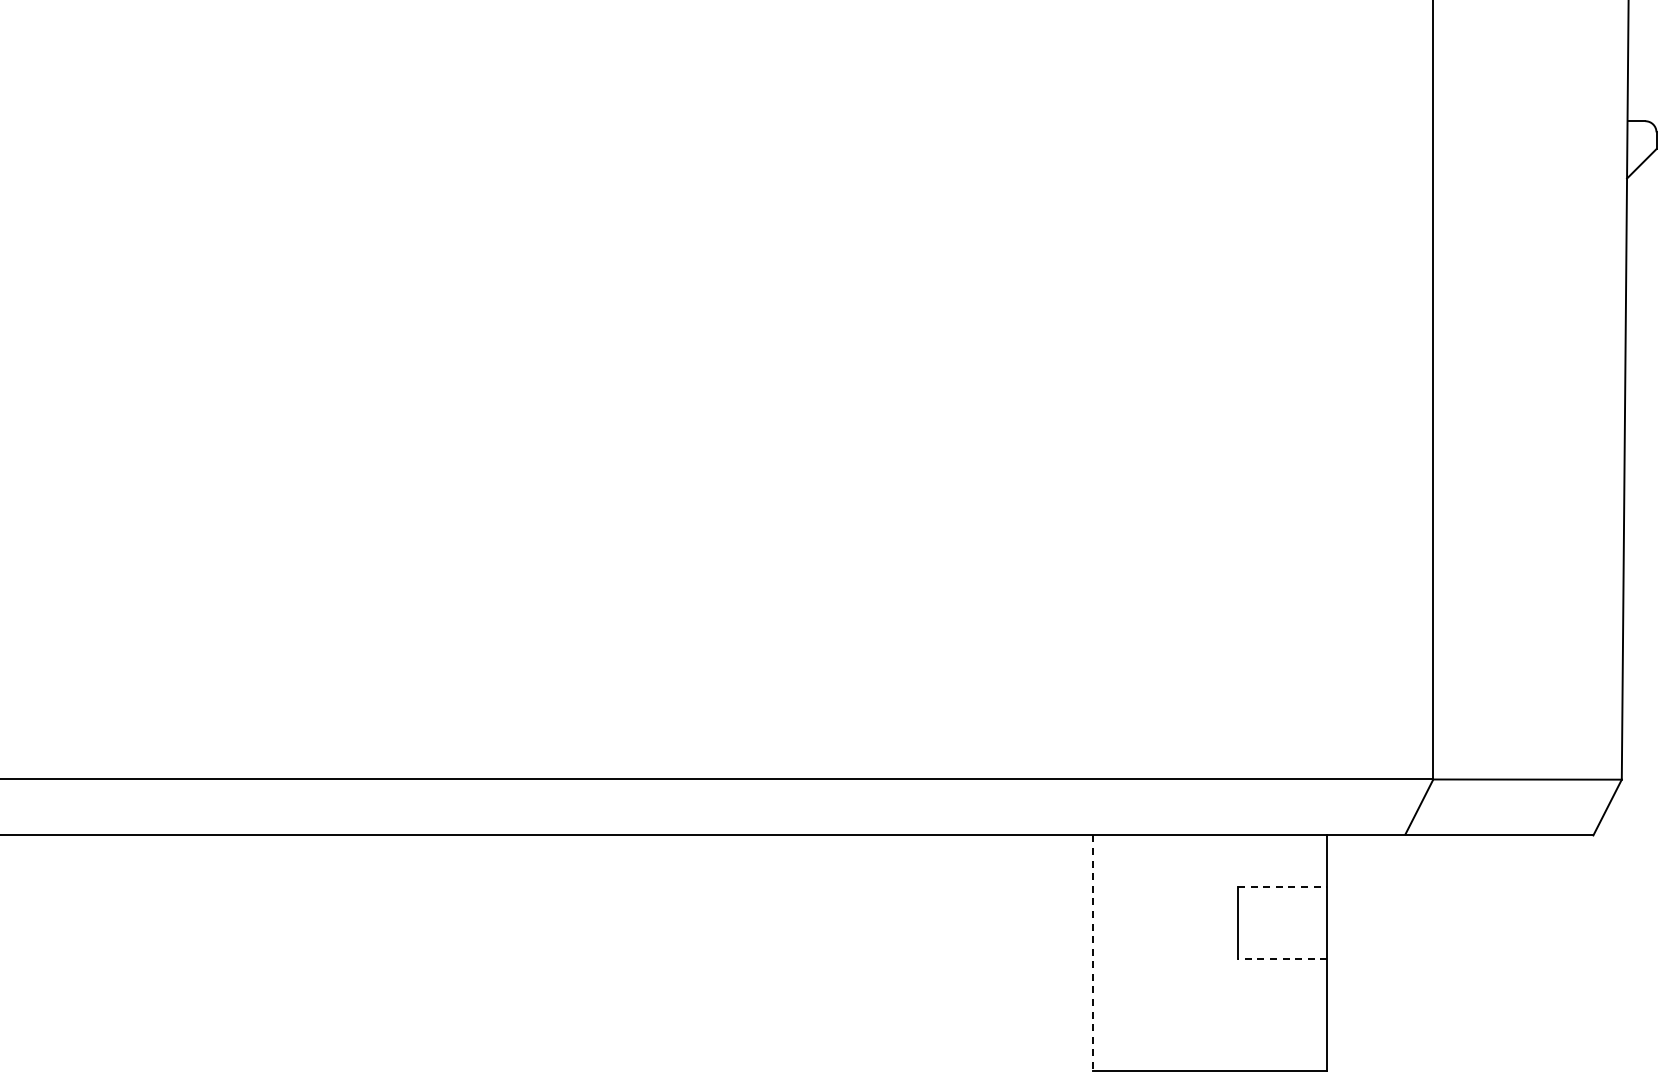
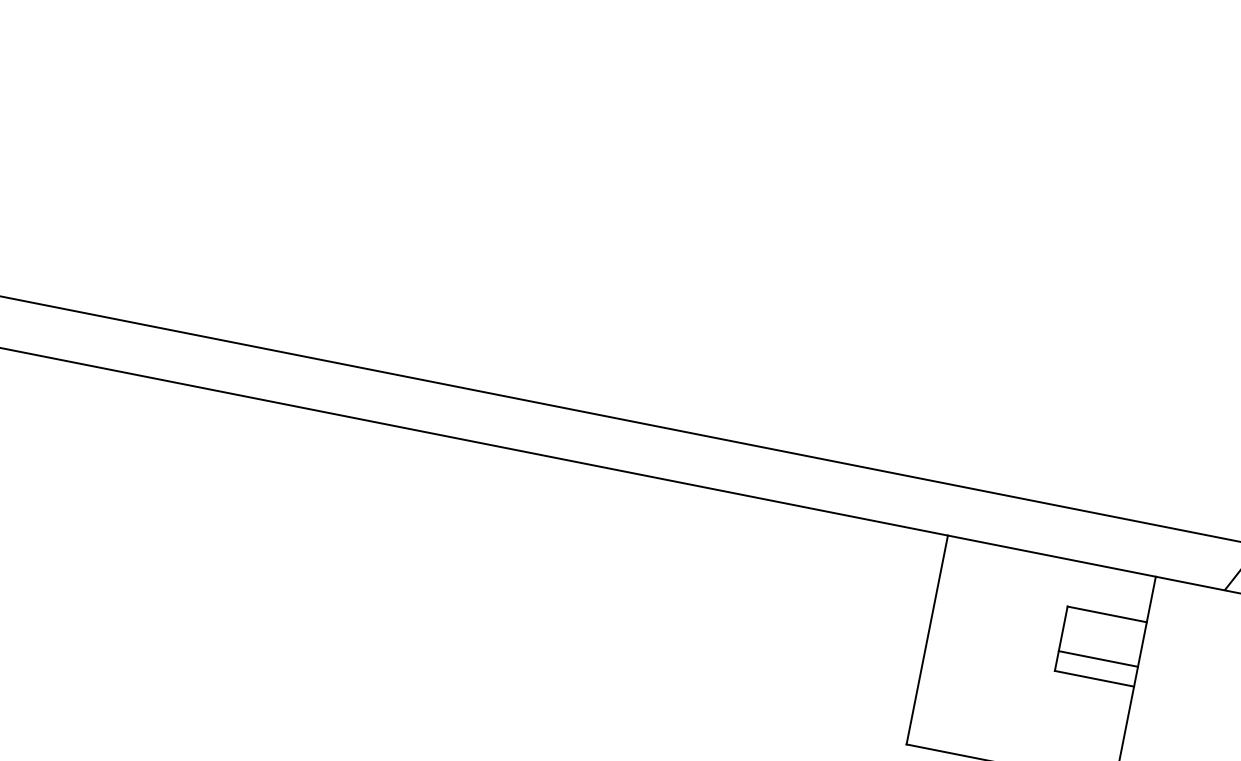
line: (1282, 886) -> (1107, 614), dashed -> solid
line: (1282, 937) -> (1098, 659), added
line: (1092, 953) -> (926, 640), dashed -> solid
line: (1282, 959) -> (1094, 678), dashed -> solid

